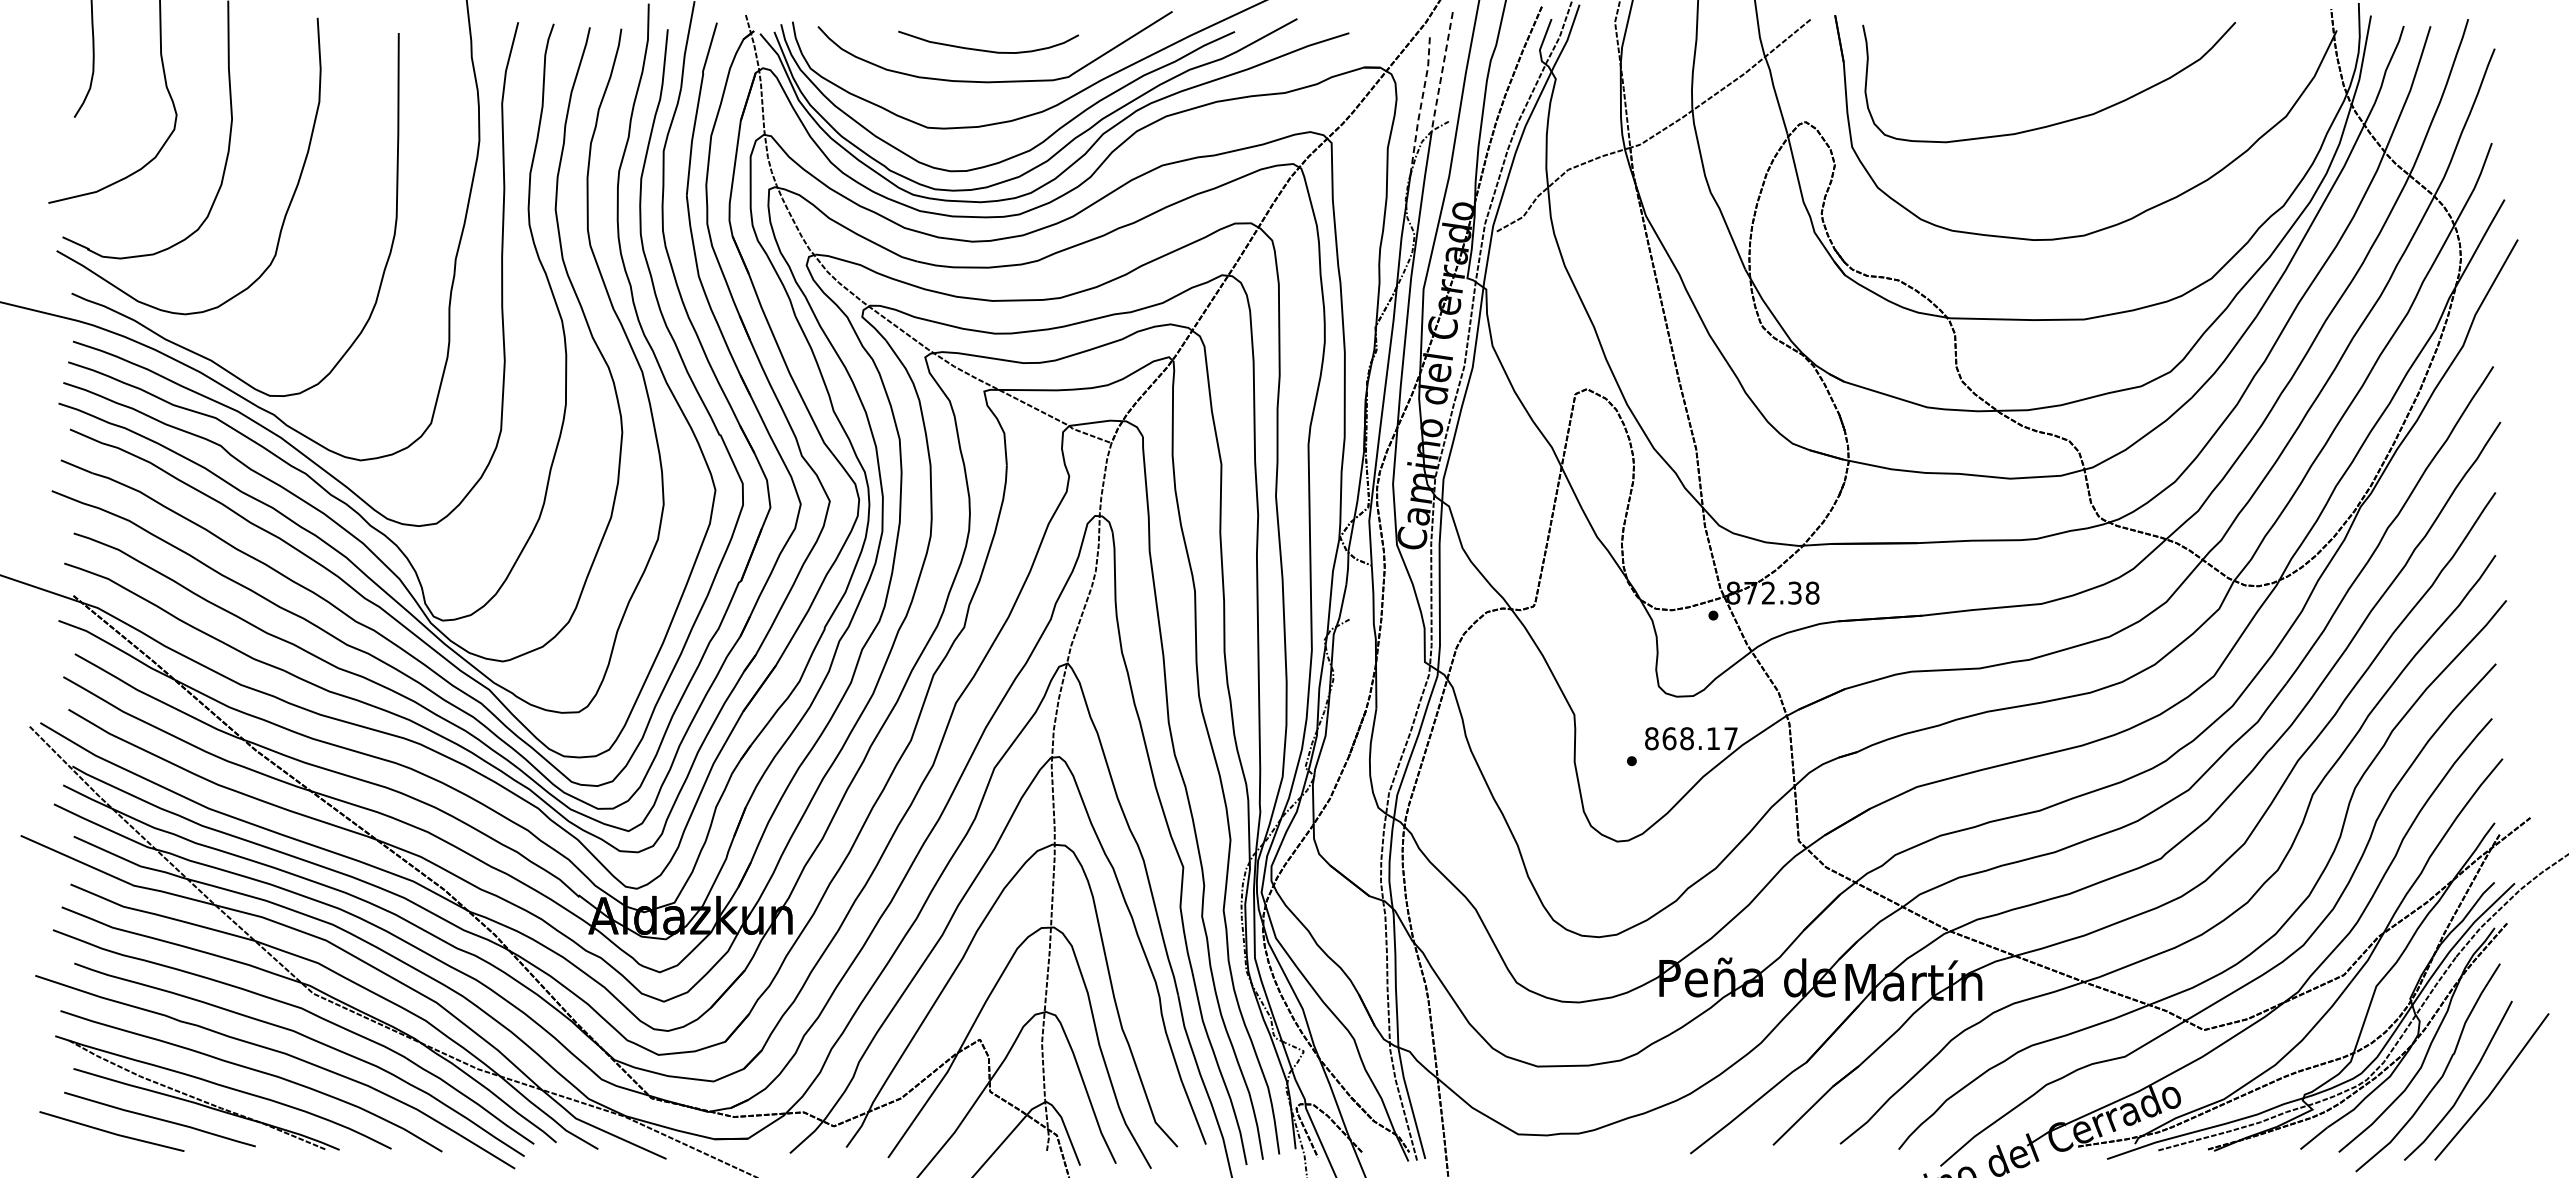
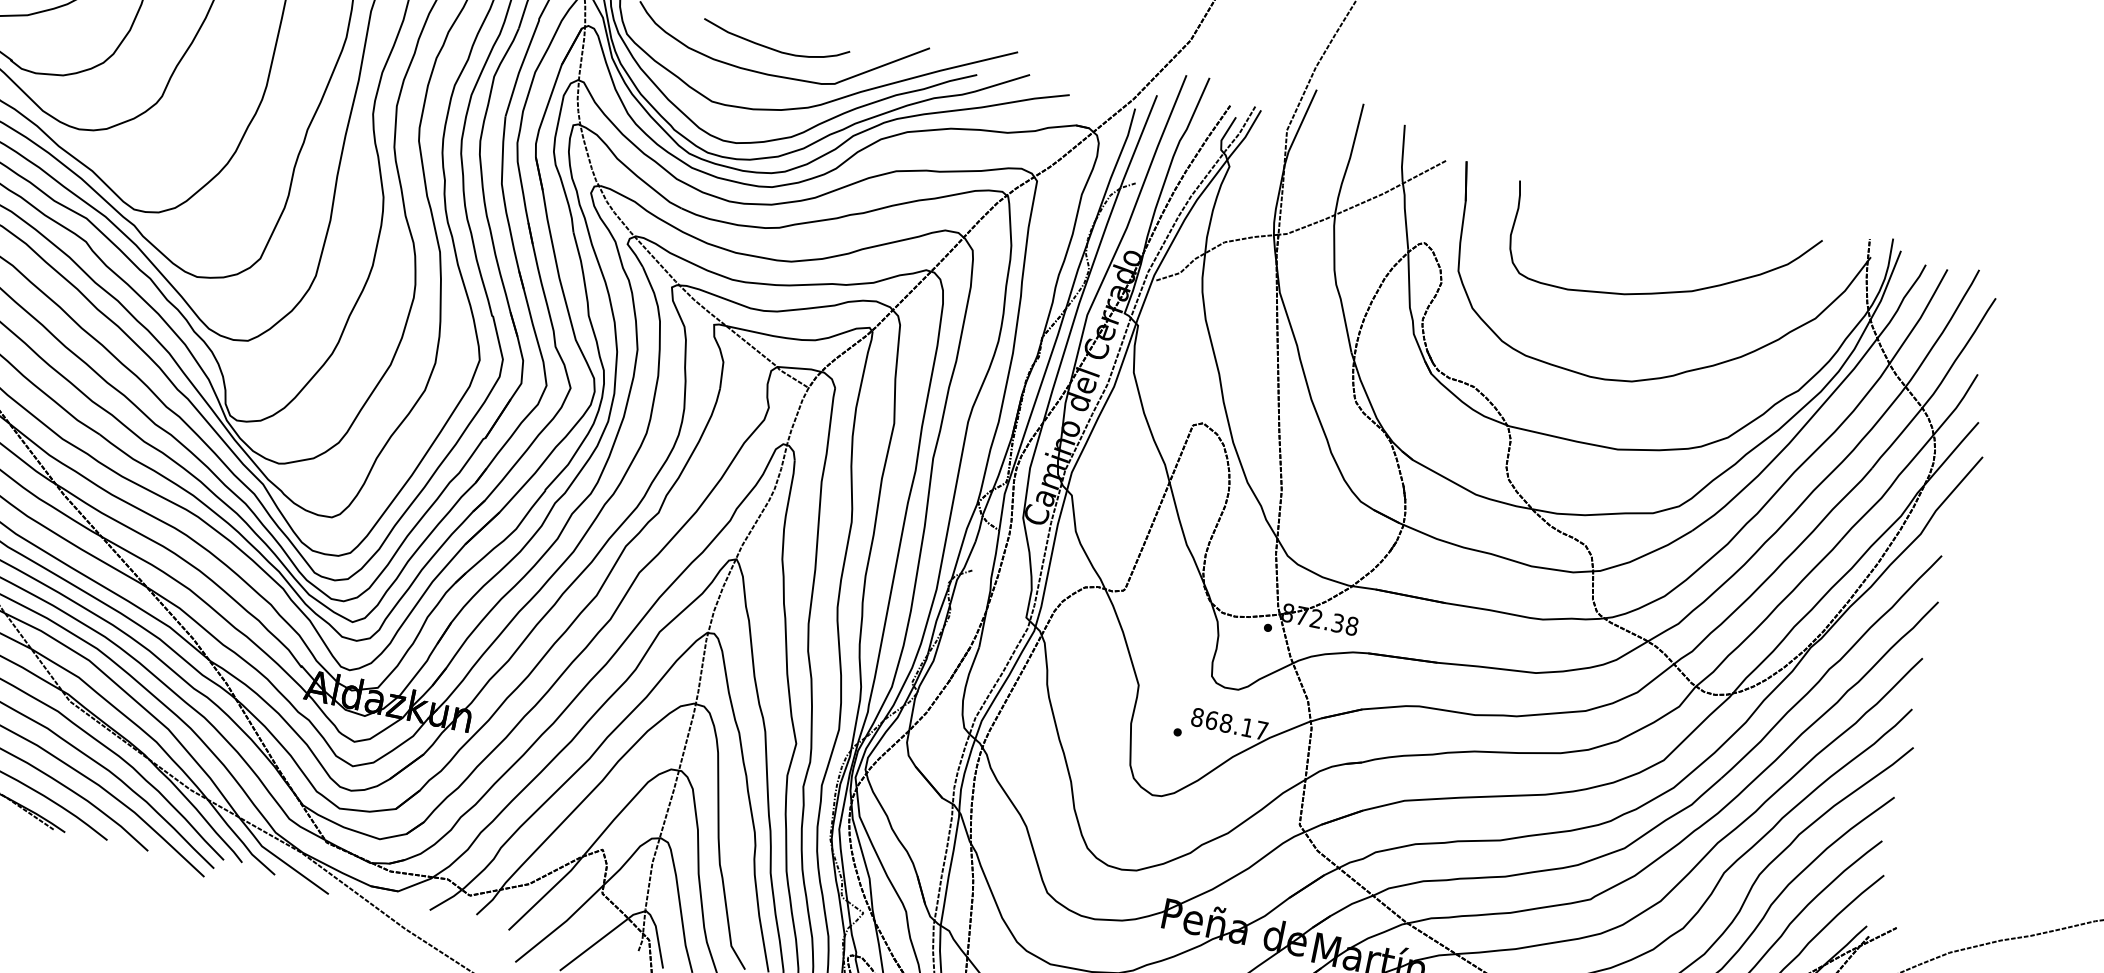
line: (1442, 72) -> (1138, 142), dashed -> solid
line: (1421, 103) -> (1116, 164), dashed -> solid
curve: (2057, 122) -> (1661, 292), moved

